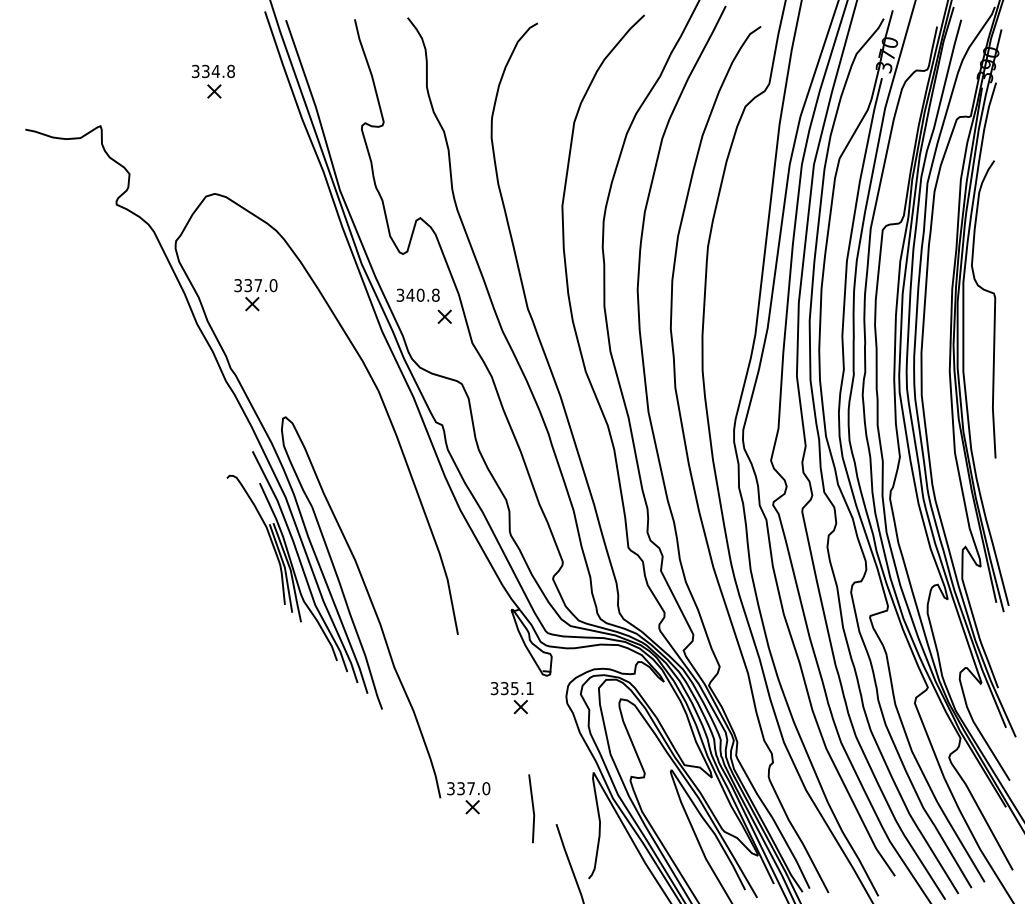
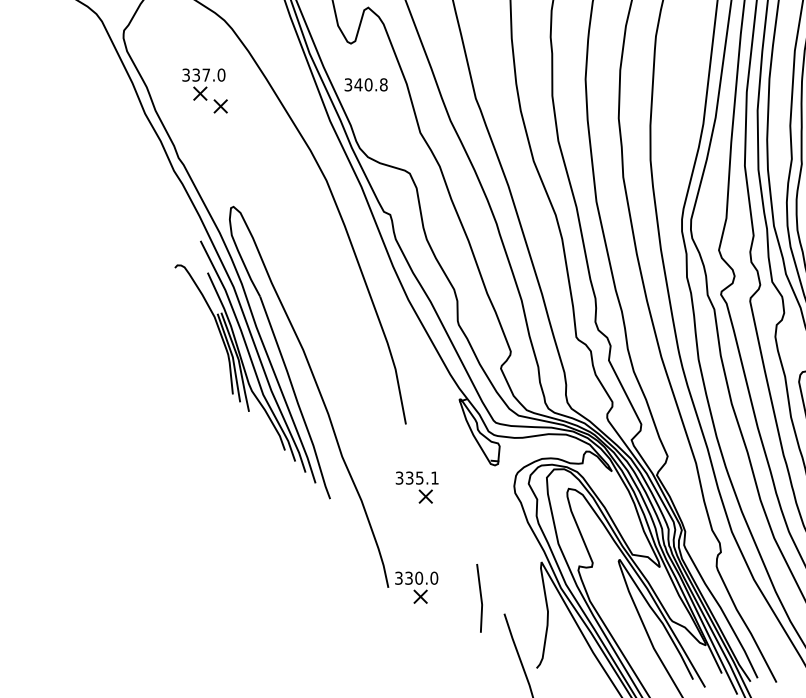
part: (444, 316) -> (220, 106), moved
part: (511, 698) -> (416, 488), moved
text: (471, 788) -> (419, 578), 337.0 -> 330.0

